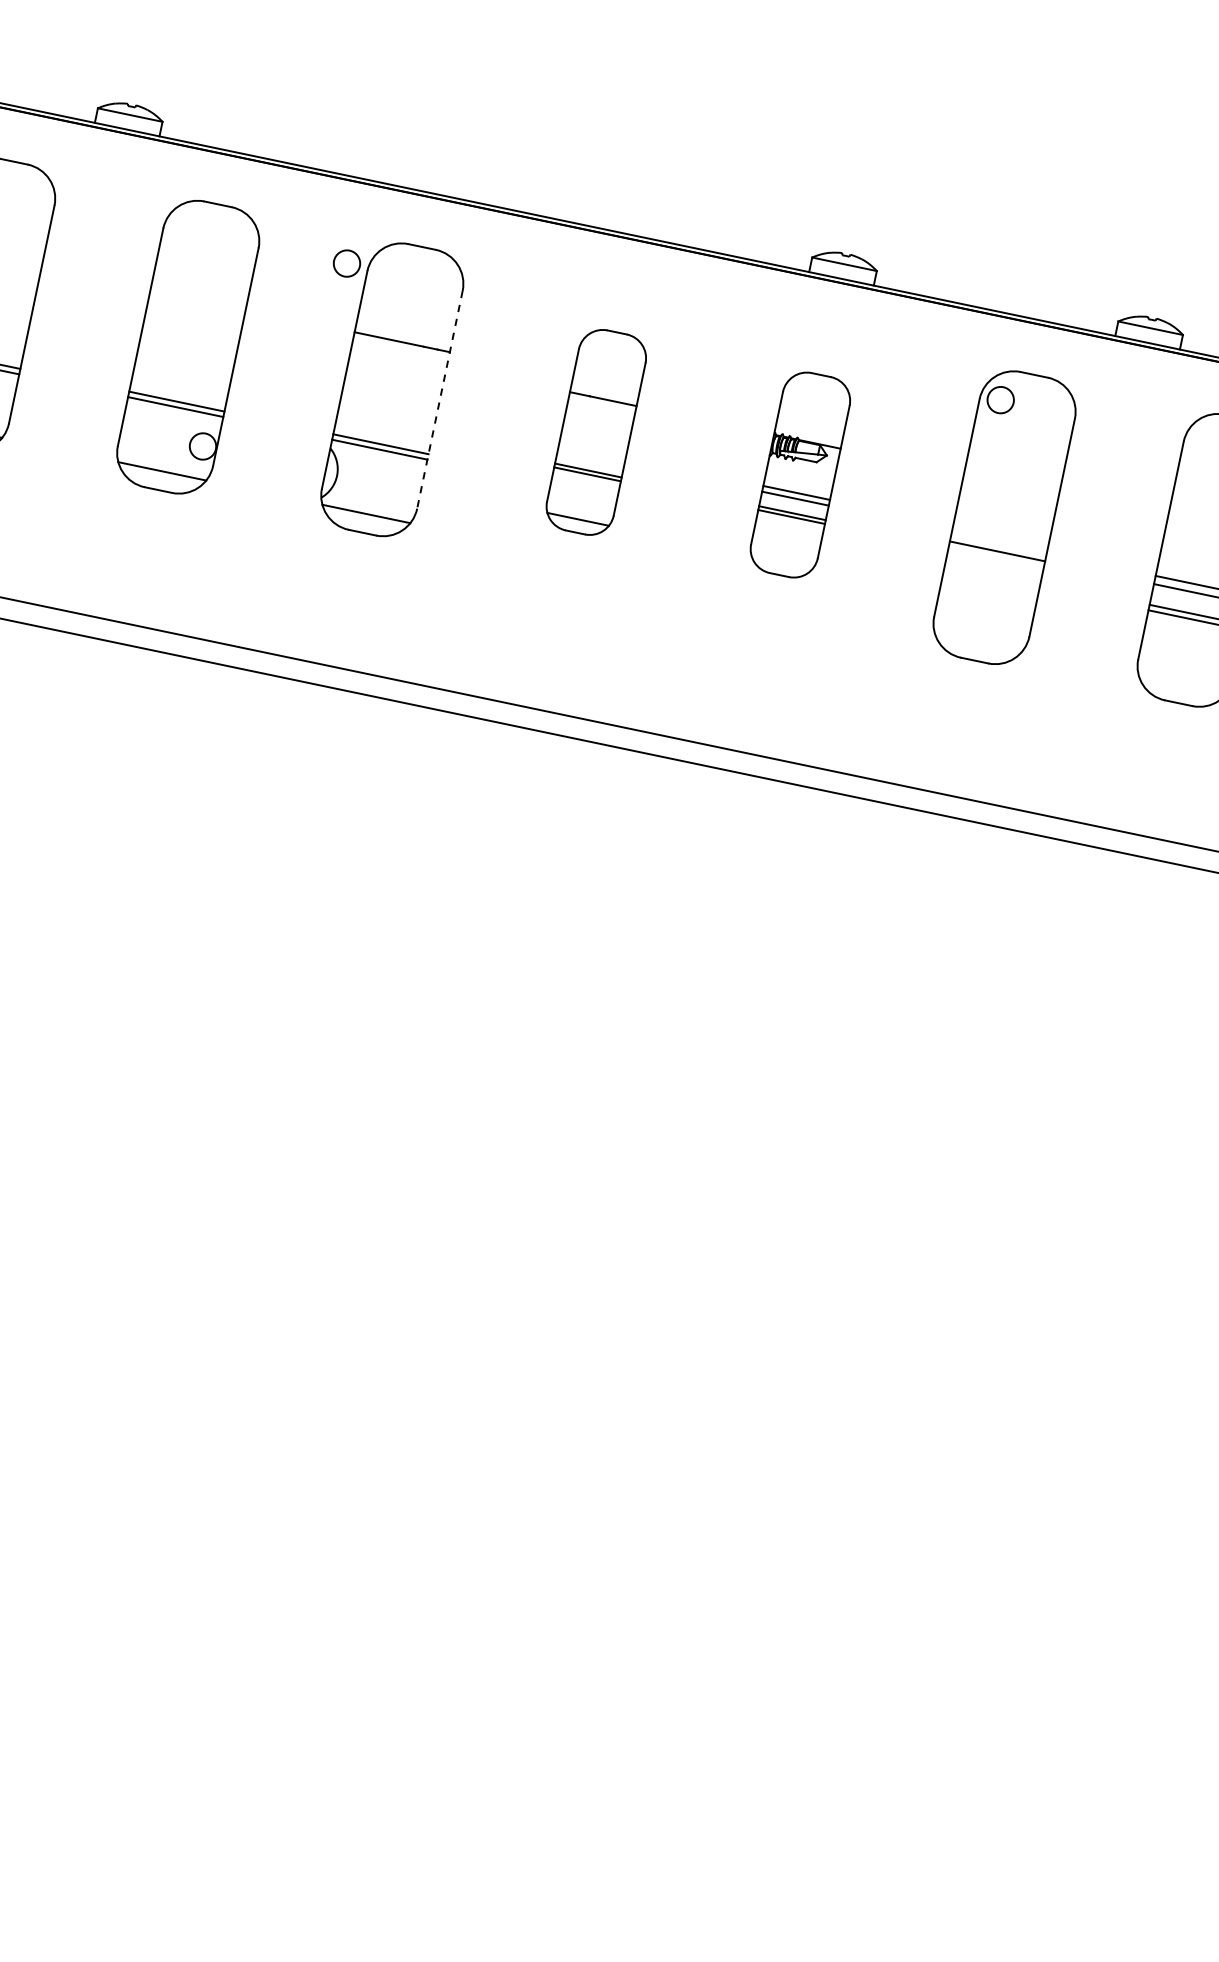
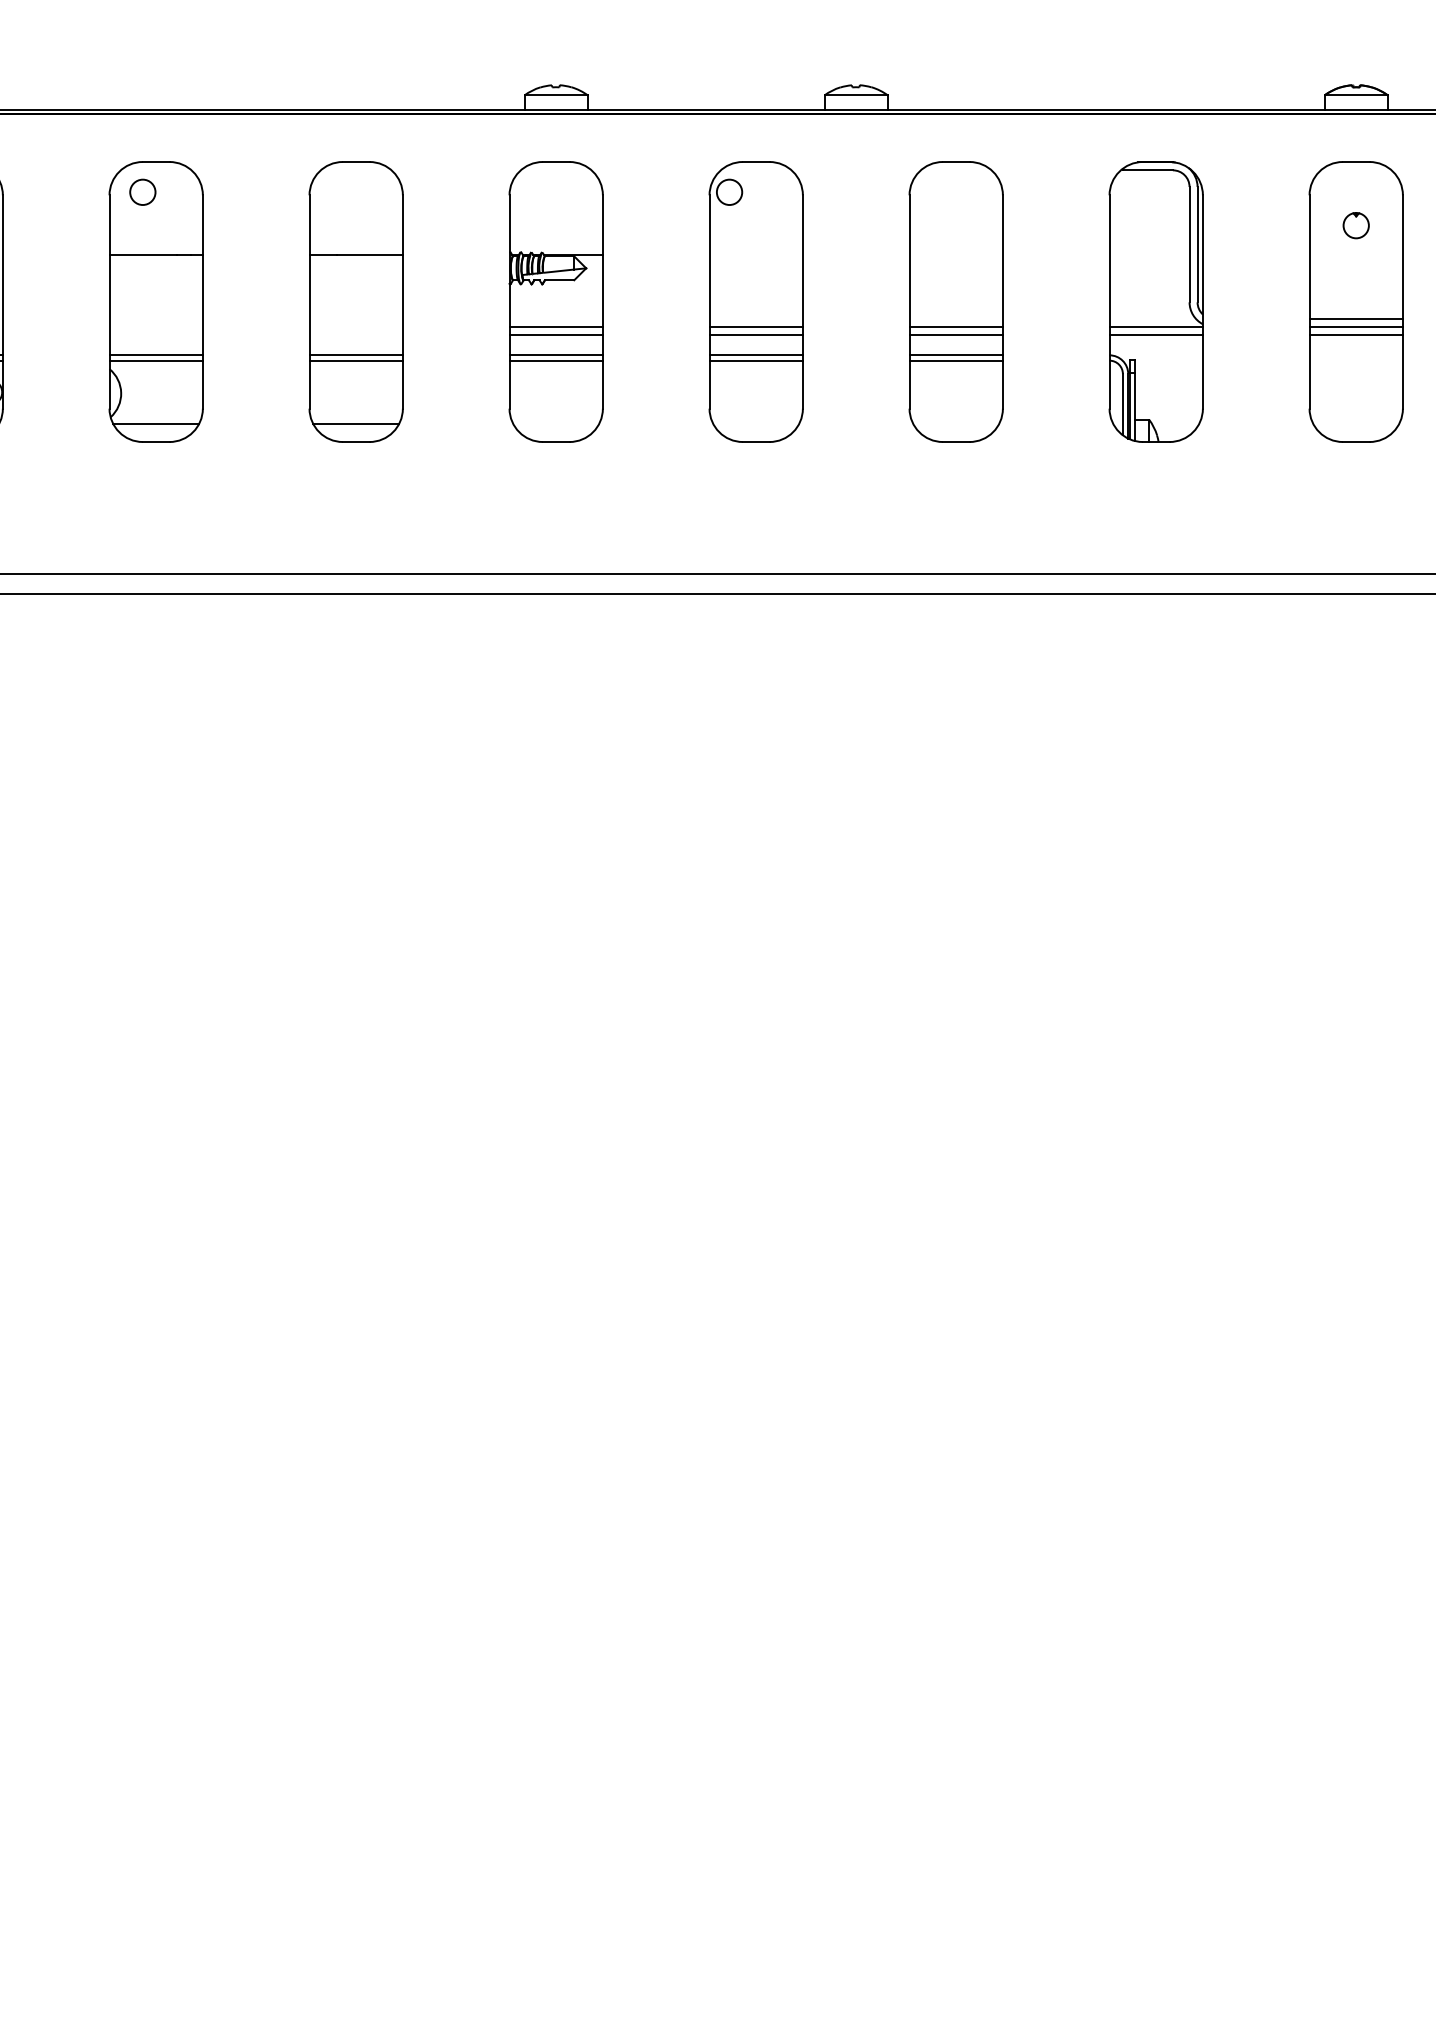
circle: (346, 262) -> (142, 191), moved
line: (439, 400) -> (202, 302), dashed -> solid
part: (595, 431) -> (355, 301), size x1.43
part: (799, 474) -> (555, 301), size x1.43
line: (998, 543) -> (755, 327), added
line: (992, 572) -> (755, 355), added
line: (991, 577) -> (755, 360), added

